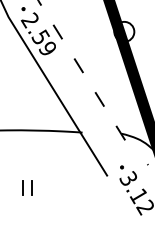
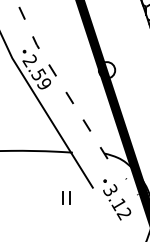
part: (27, 187) -> (66, 197), moved

